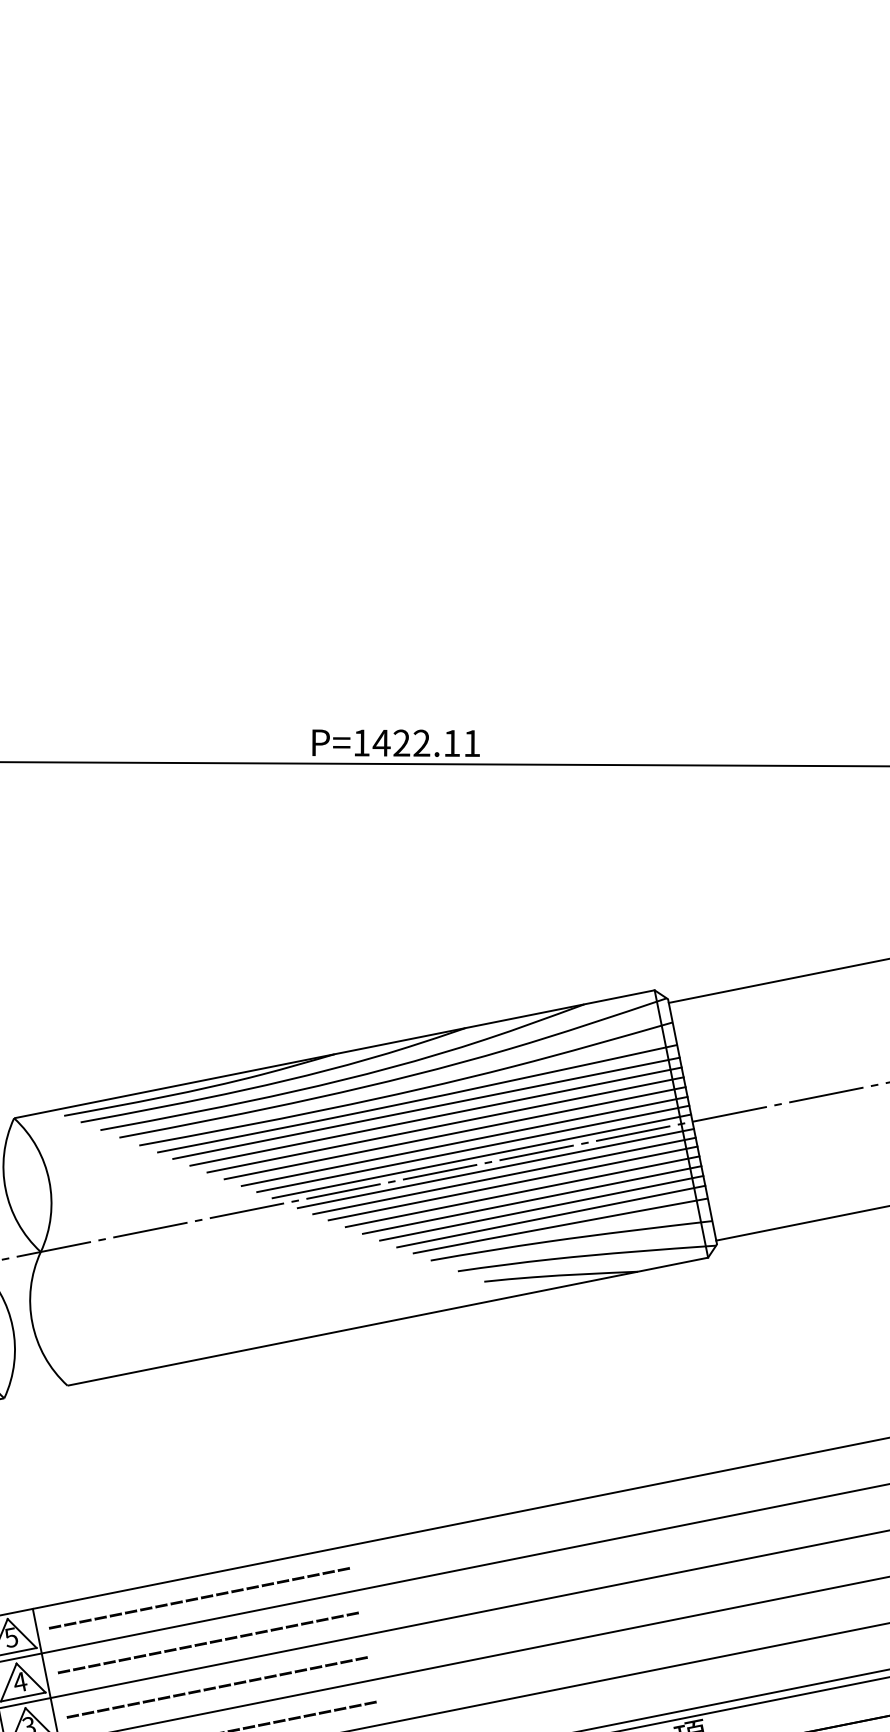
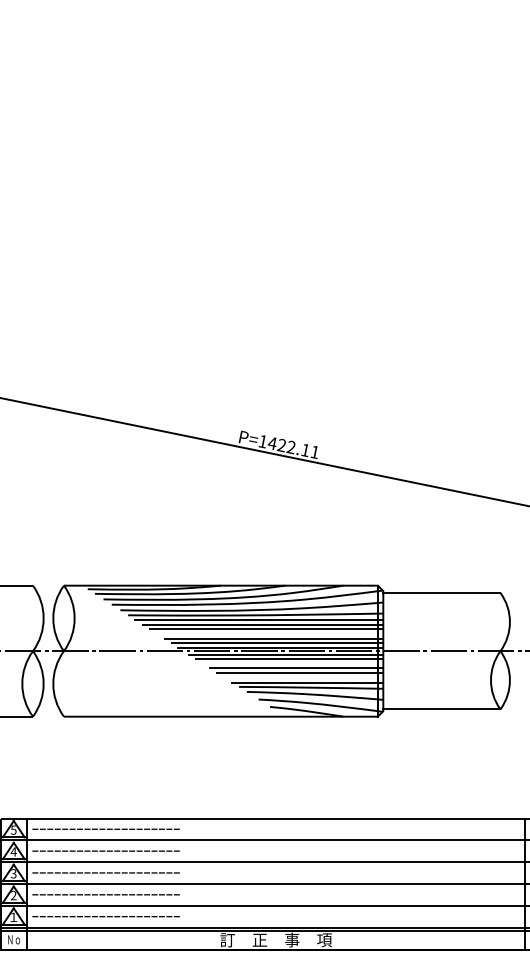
line: (455, 1133) -> (270, 634), removed
line: (512, 1183) -> (292, 663), removed
line: (540, 1208) -> (303, 677), removed

